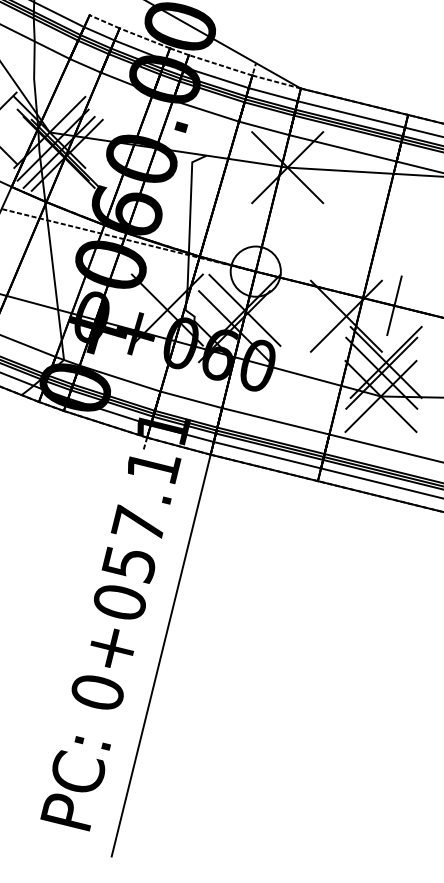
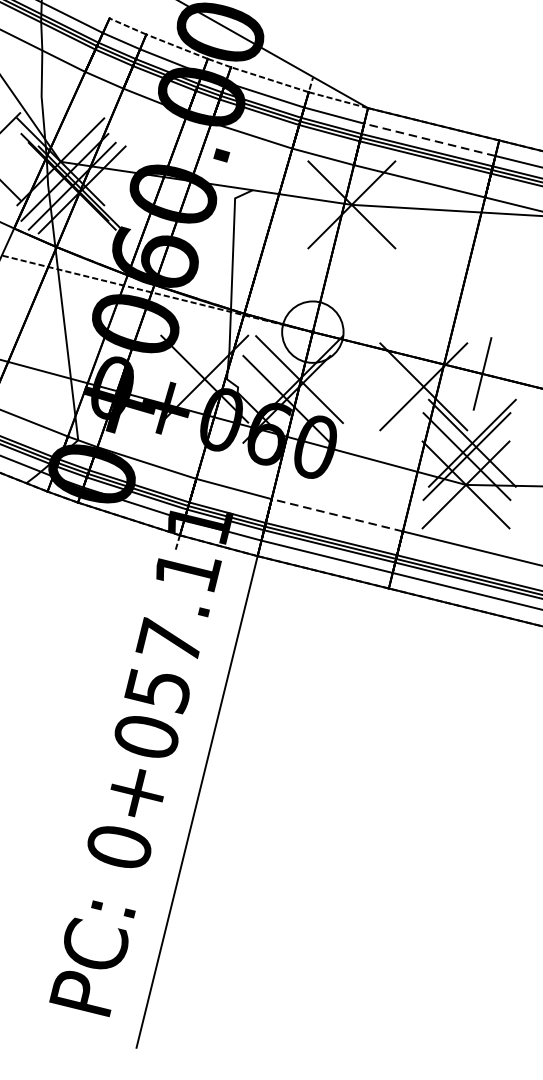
line: (350, 114) -> (428, 139), solid -> dashed
line: (275, 421) -> (336, 515), solid -> dashed

